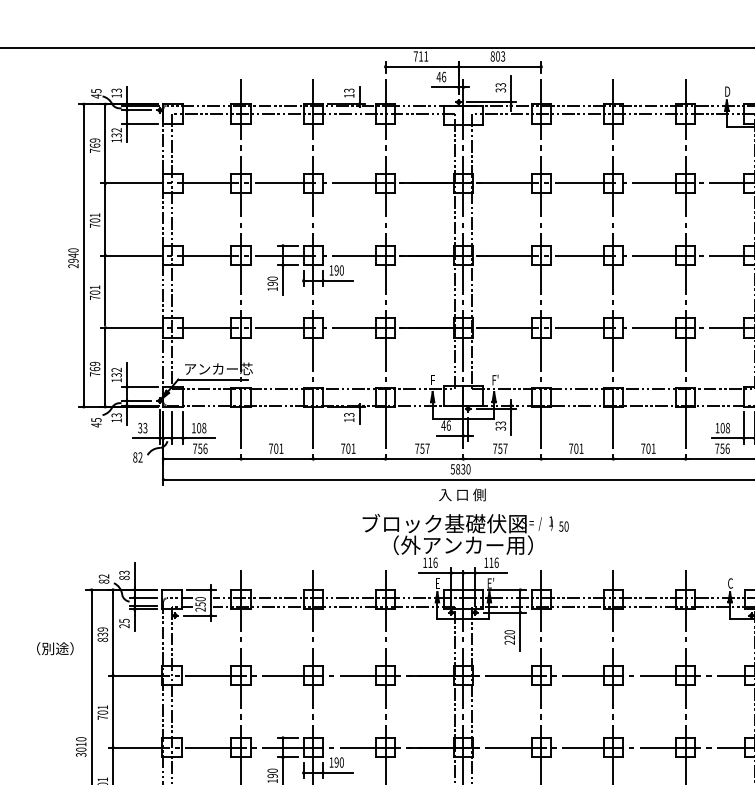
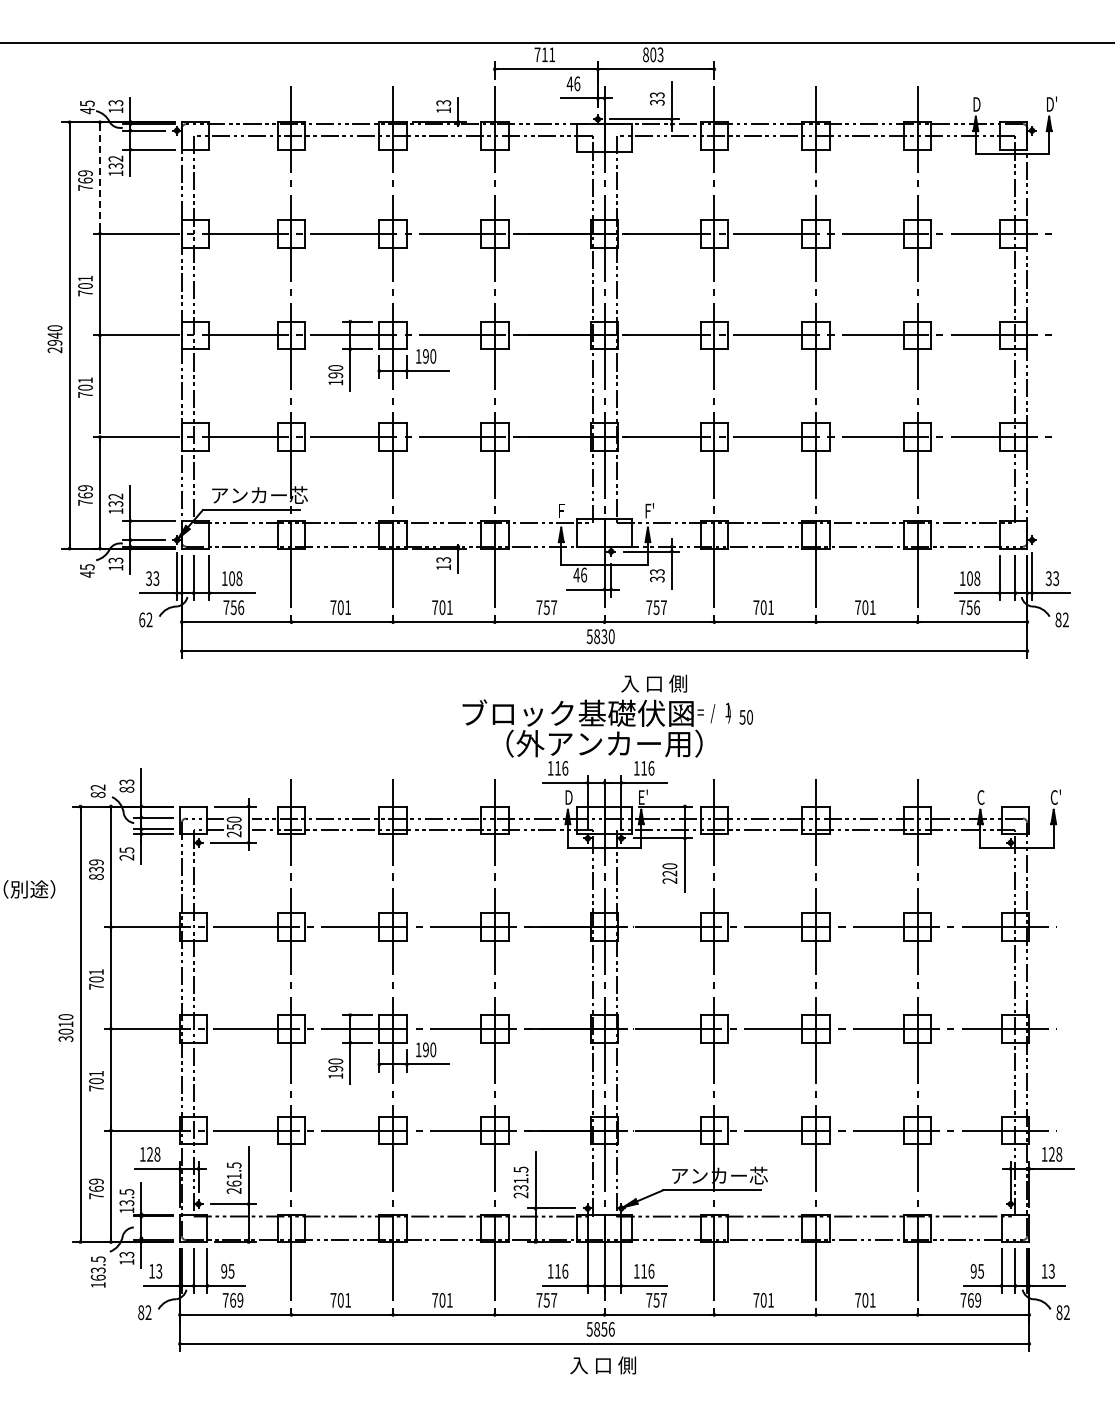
line: (105, 143) -> (100, 177), solid -> dashed
text: (135, 457) -> (142, 619), 82 -> 62
text: (461, 494) -> (653, 683), moved
text: (437, 583) -> (568, 797), E -> D

